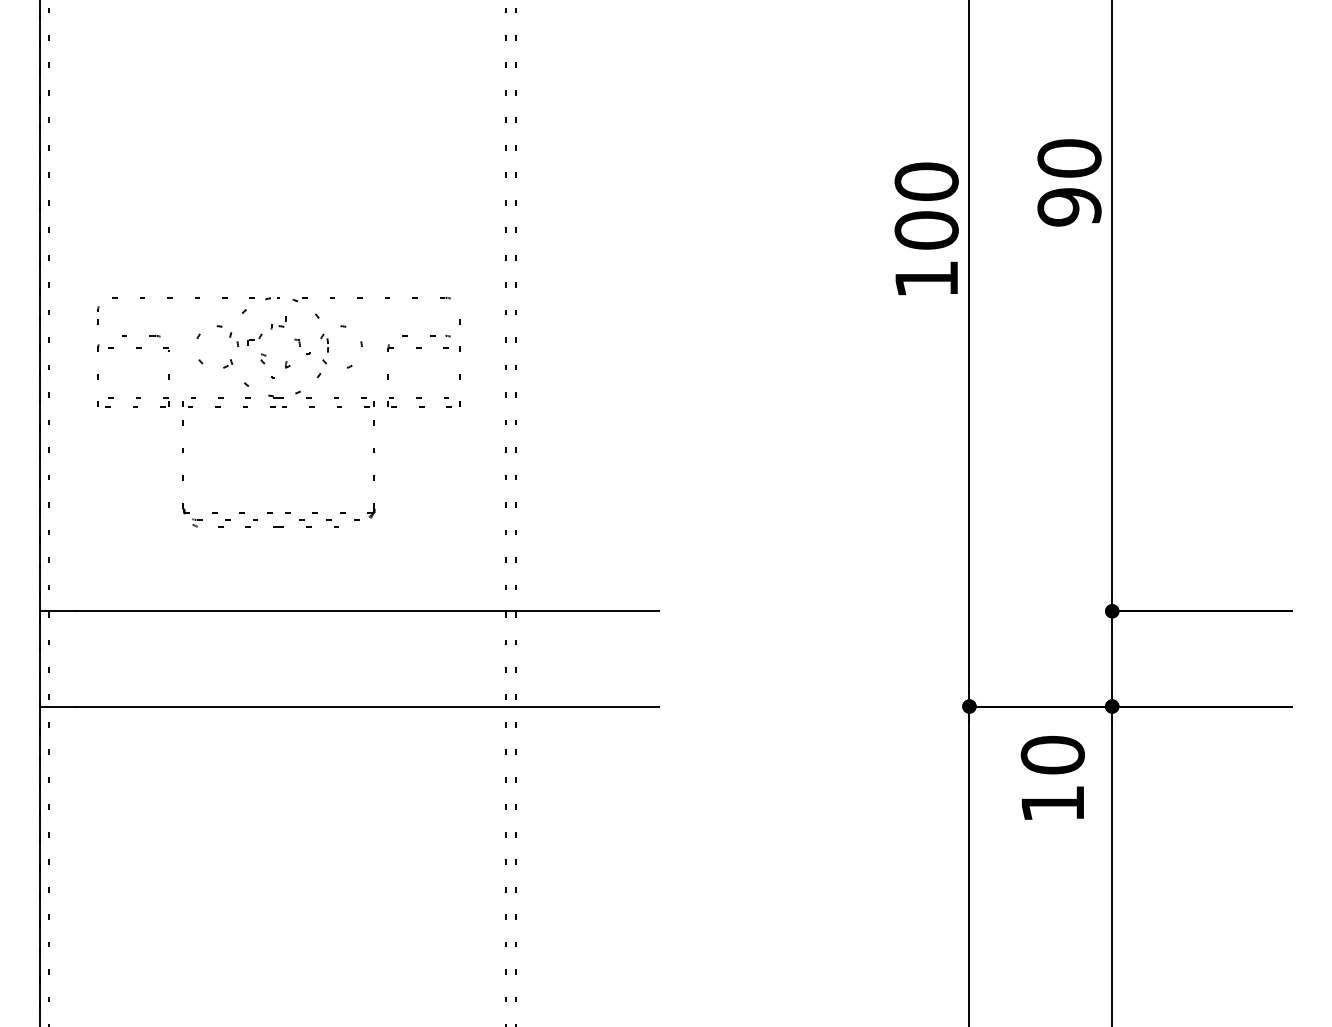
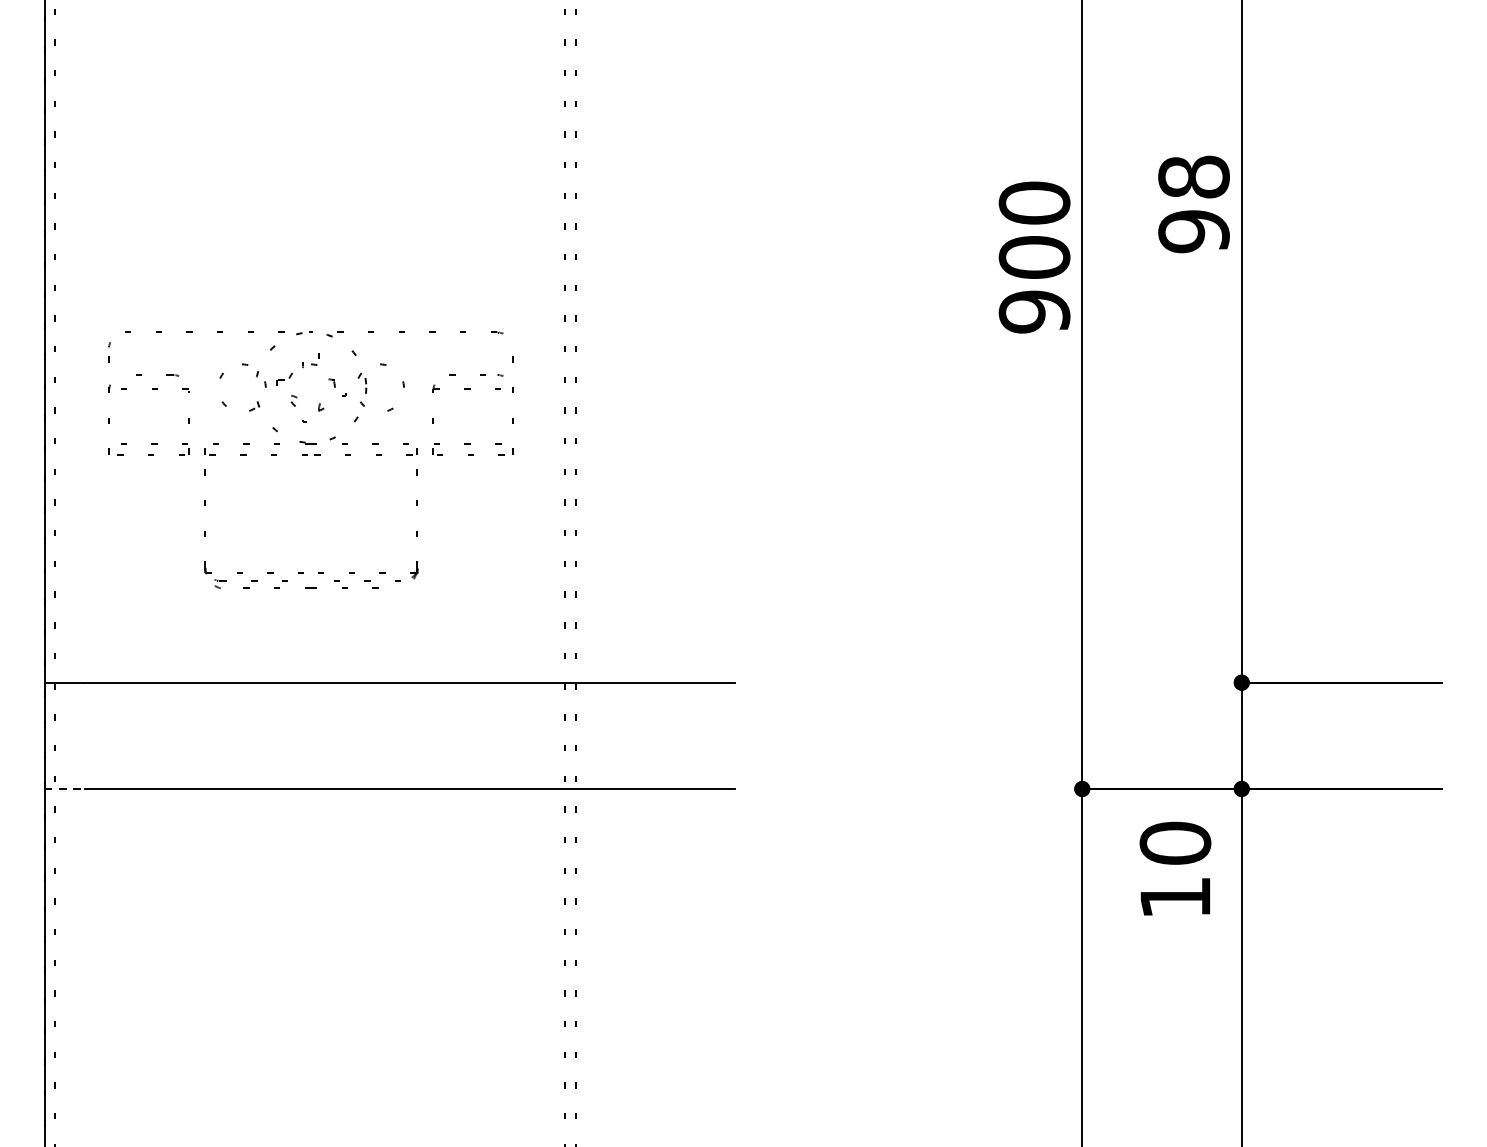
text: (1069, 158) -> (1194, 177), 90 -> 98
text: (926, 279) -> (1034, 312), 100 -> 900
line: (58, 706) -> (65, 788), solid -> dashed

